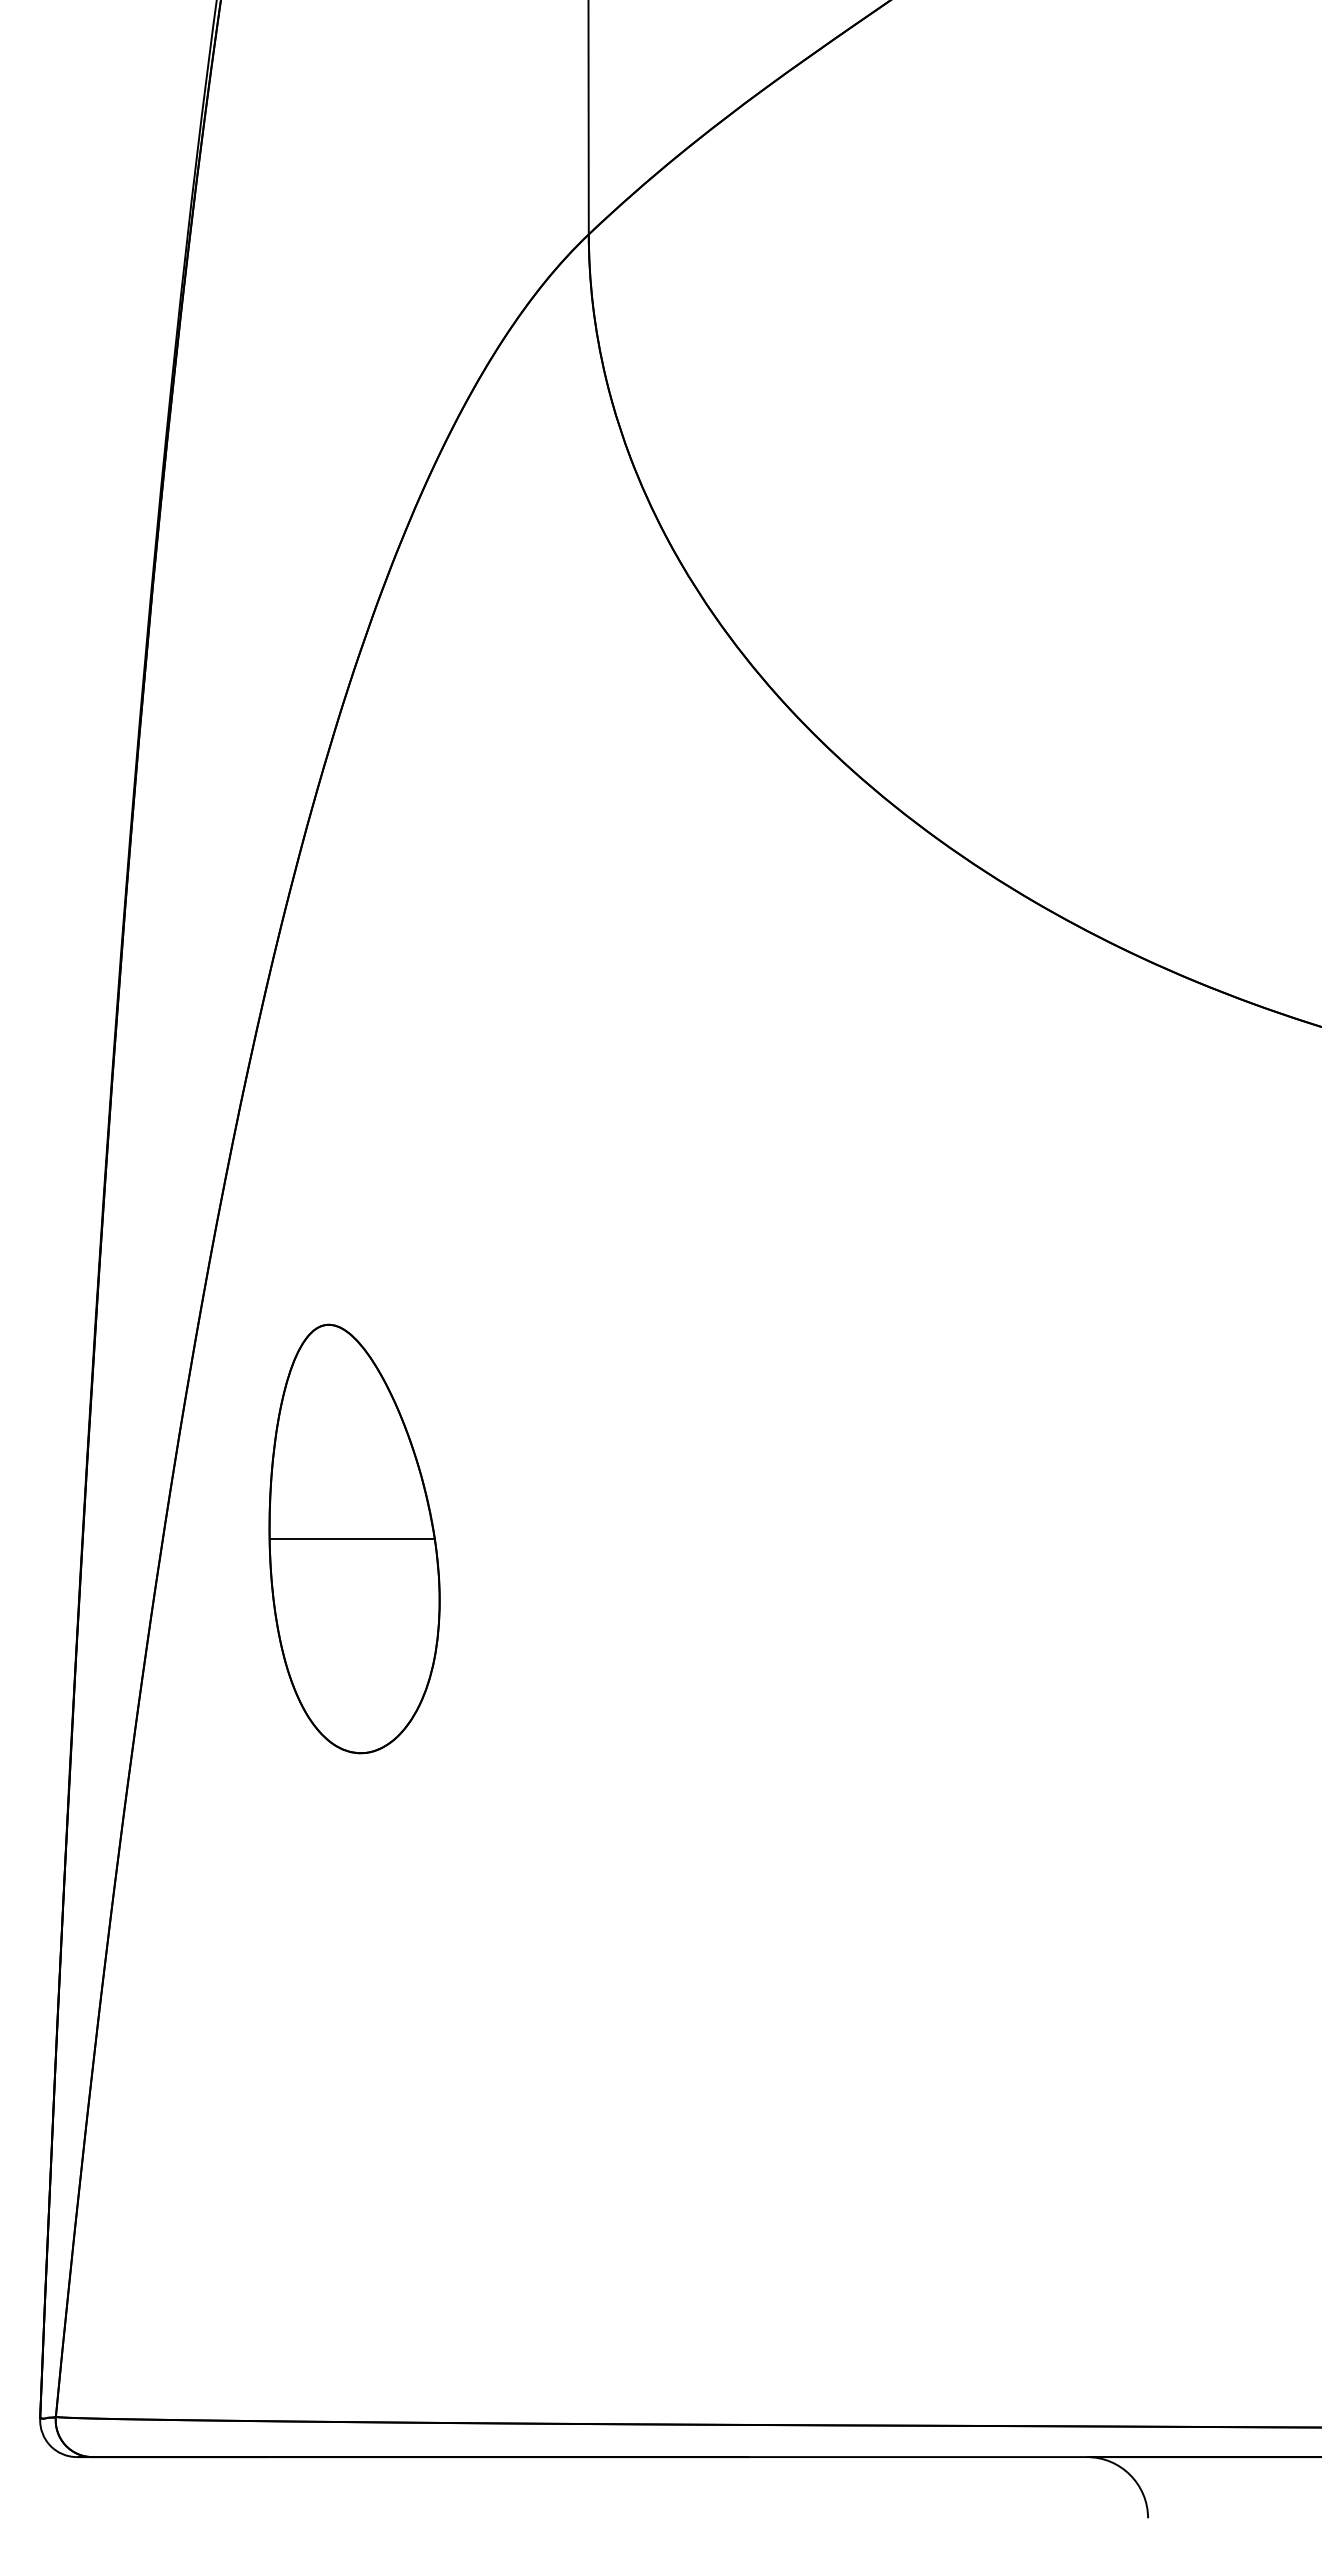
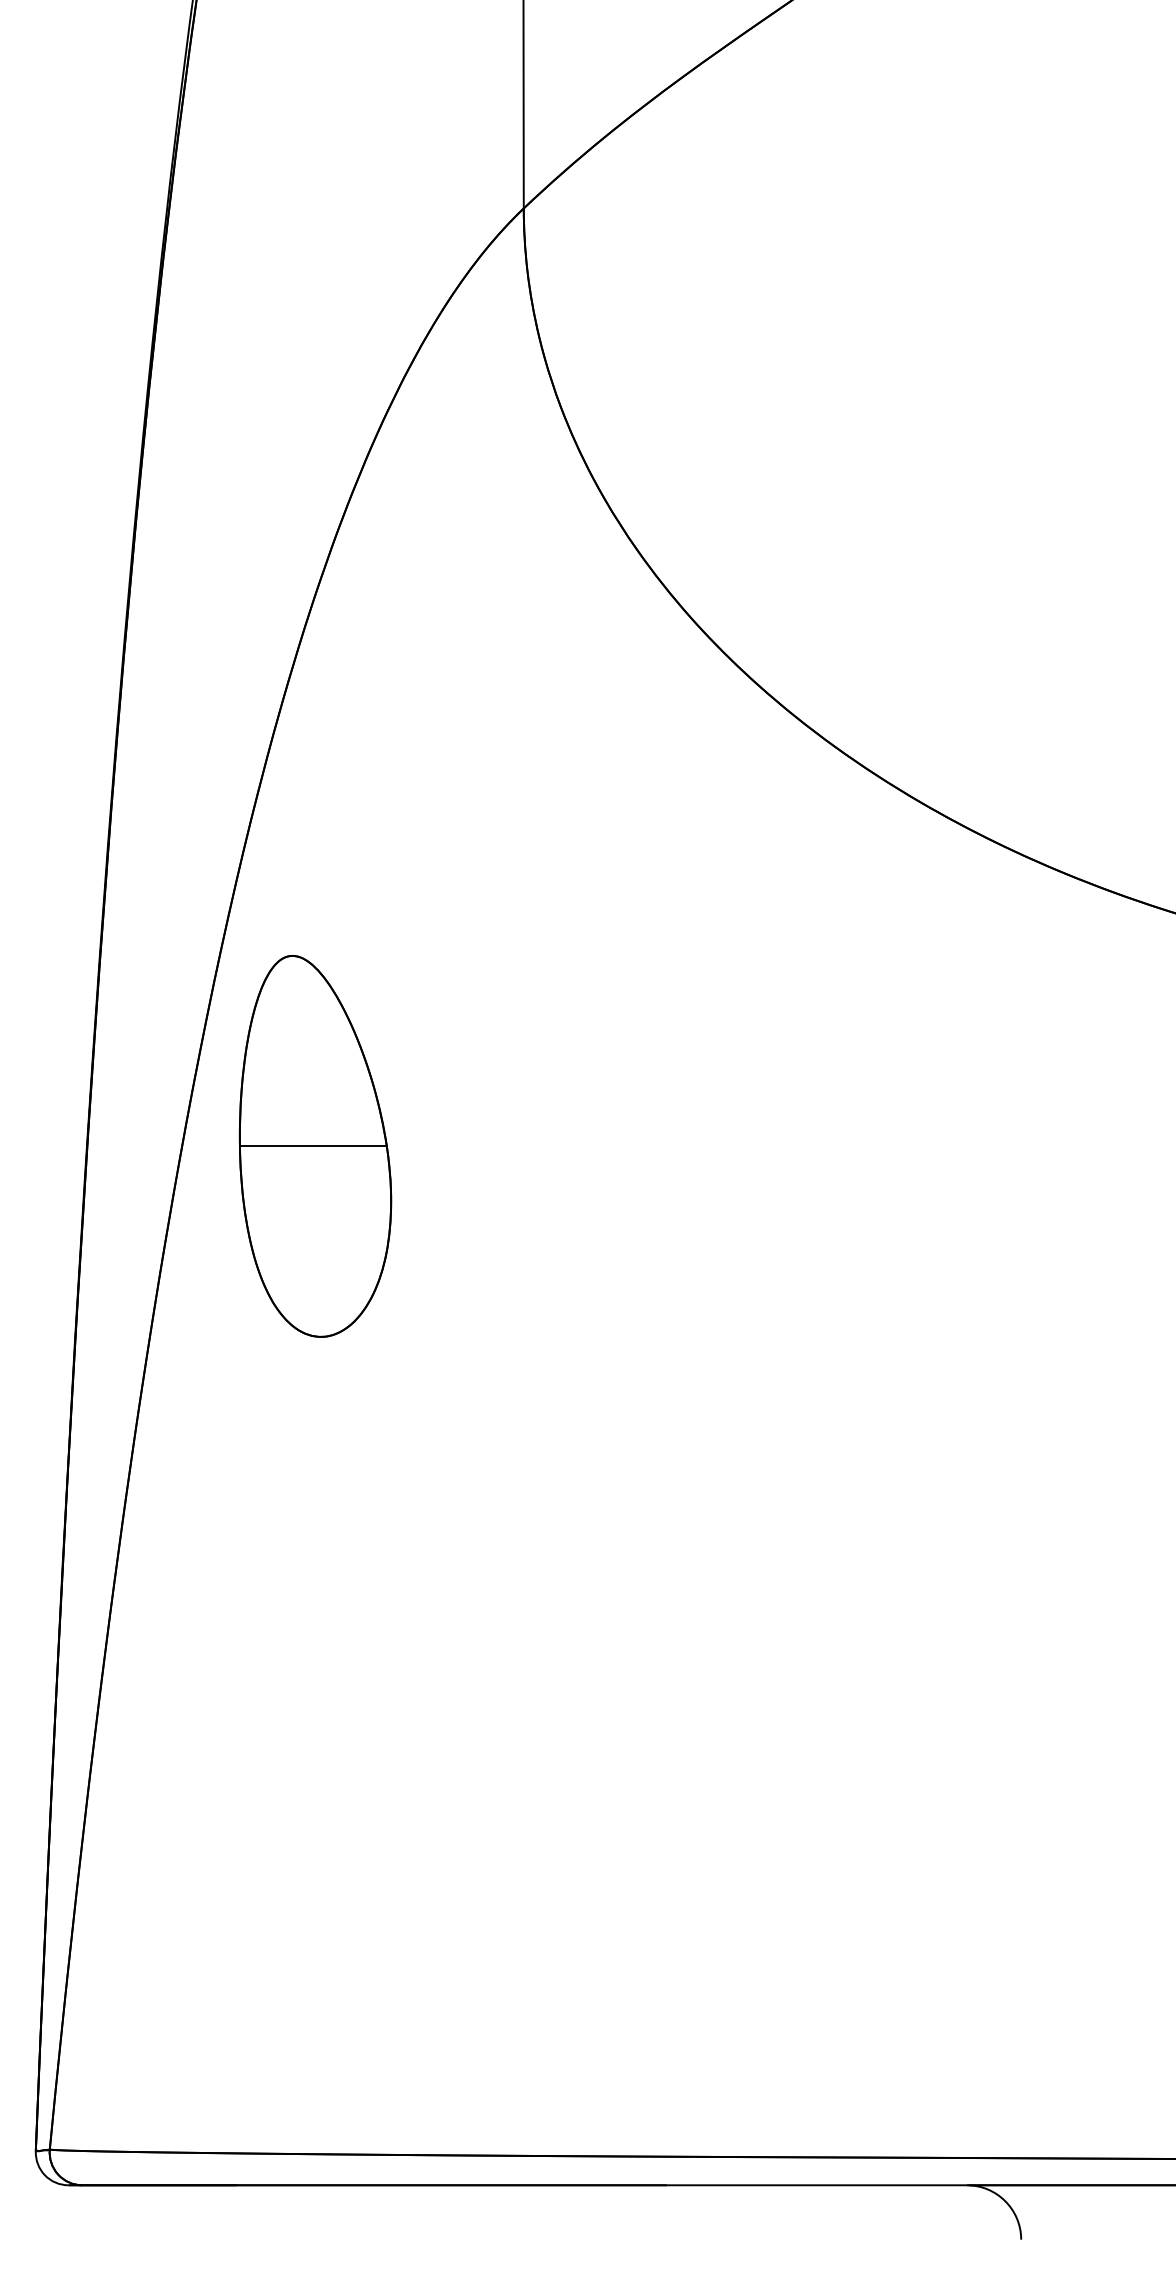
part: (354, 1538) -> (315, 1145), moved

